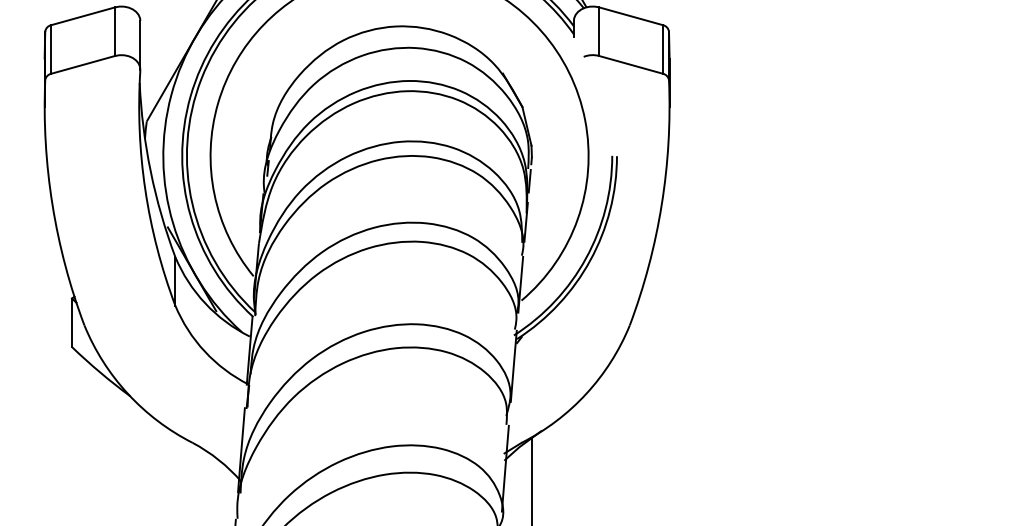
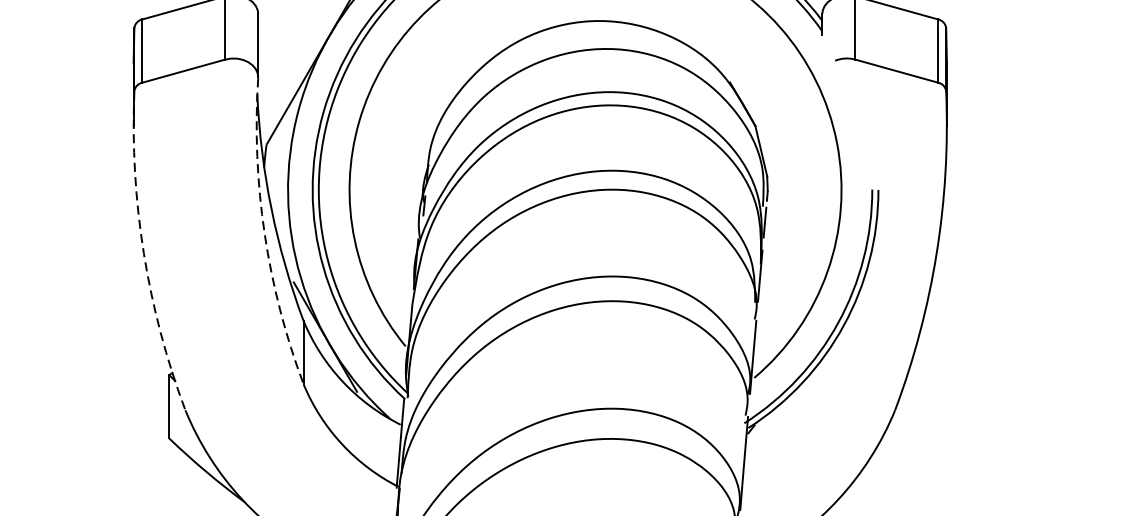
arc: (145, 189) -> (264, 233), solid -> dashed
arc: (52, 204) -> (143, 252), solid -> dashed

